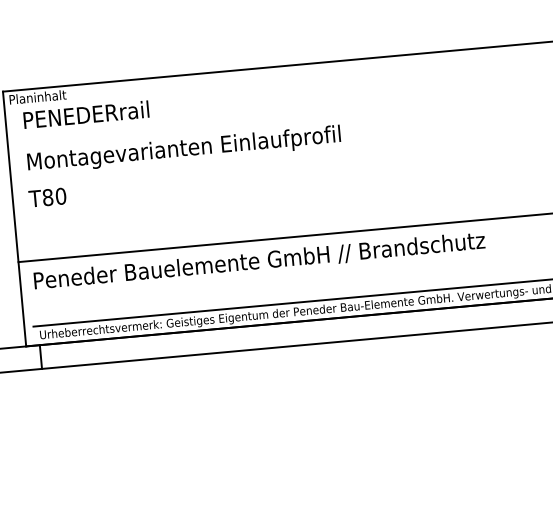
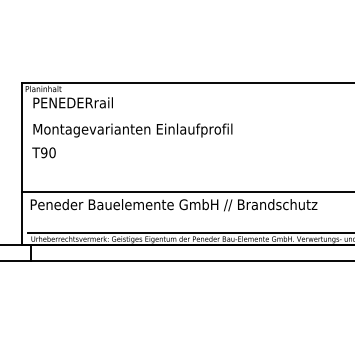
text: (48, 197) -> (44, 152), T80 -> T90

